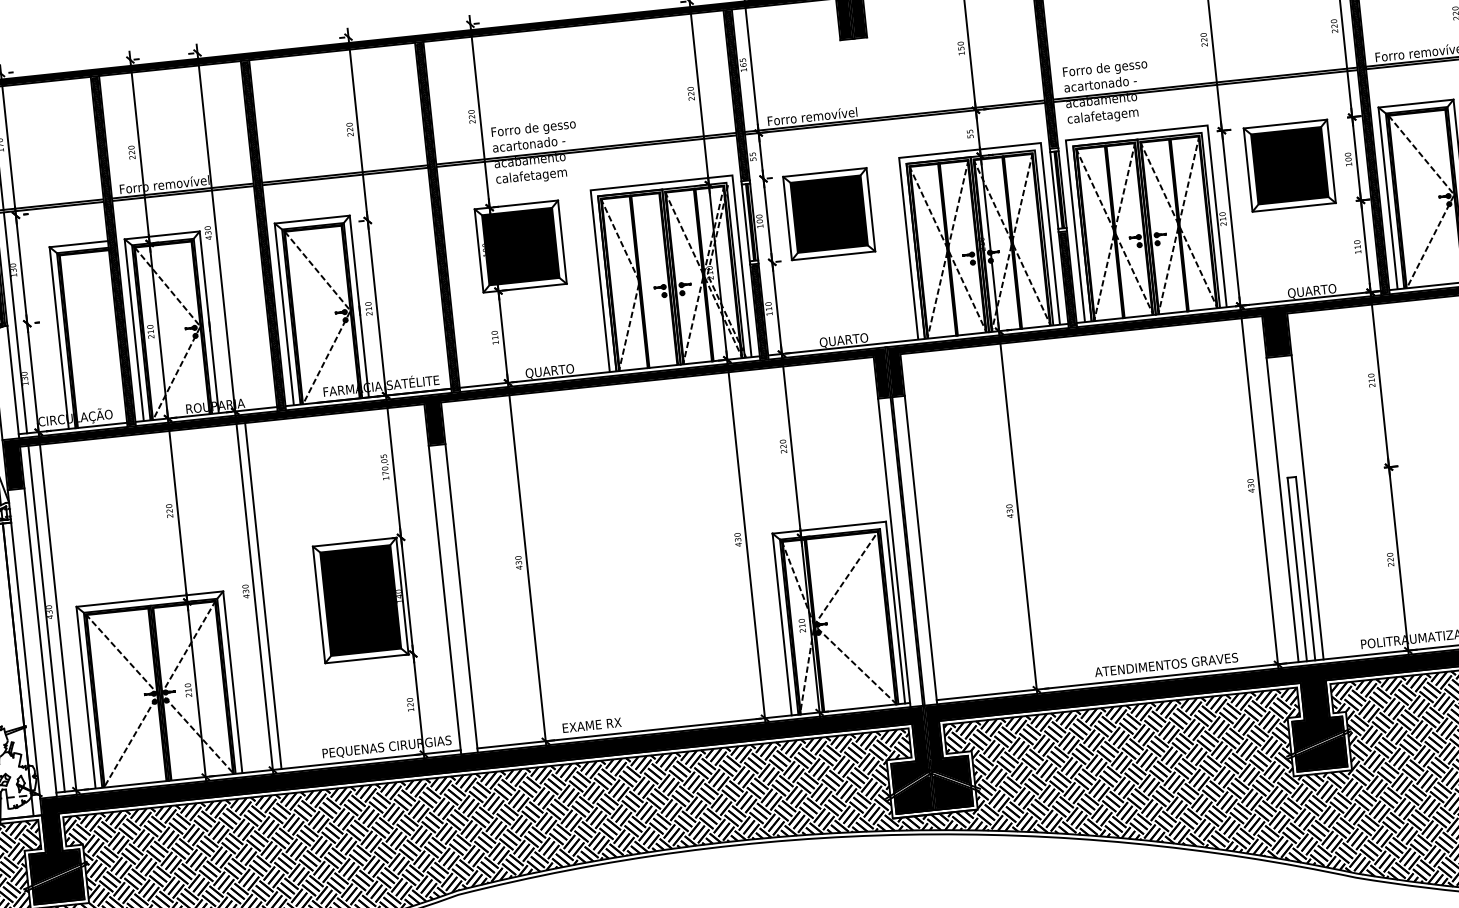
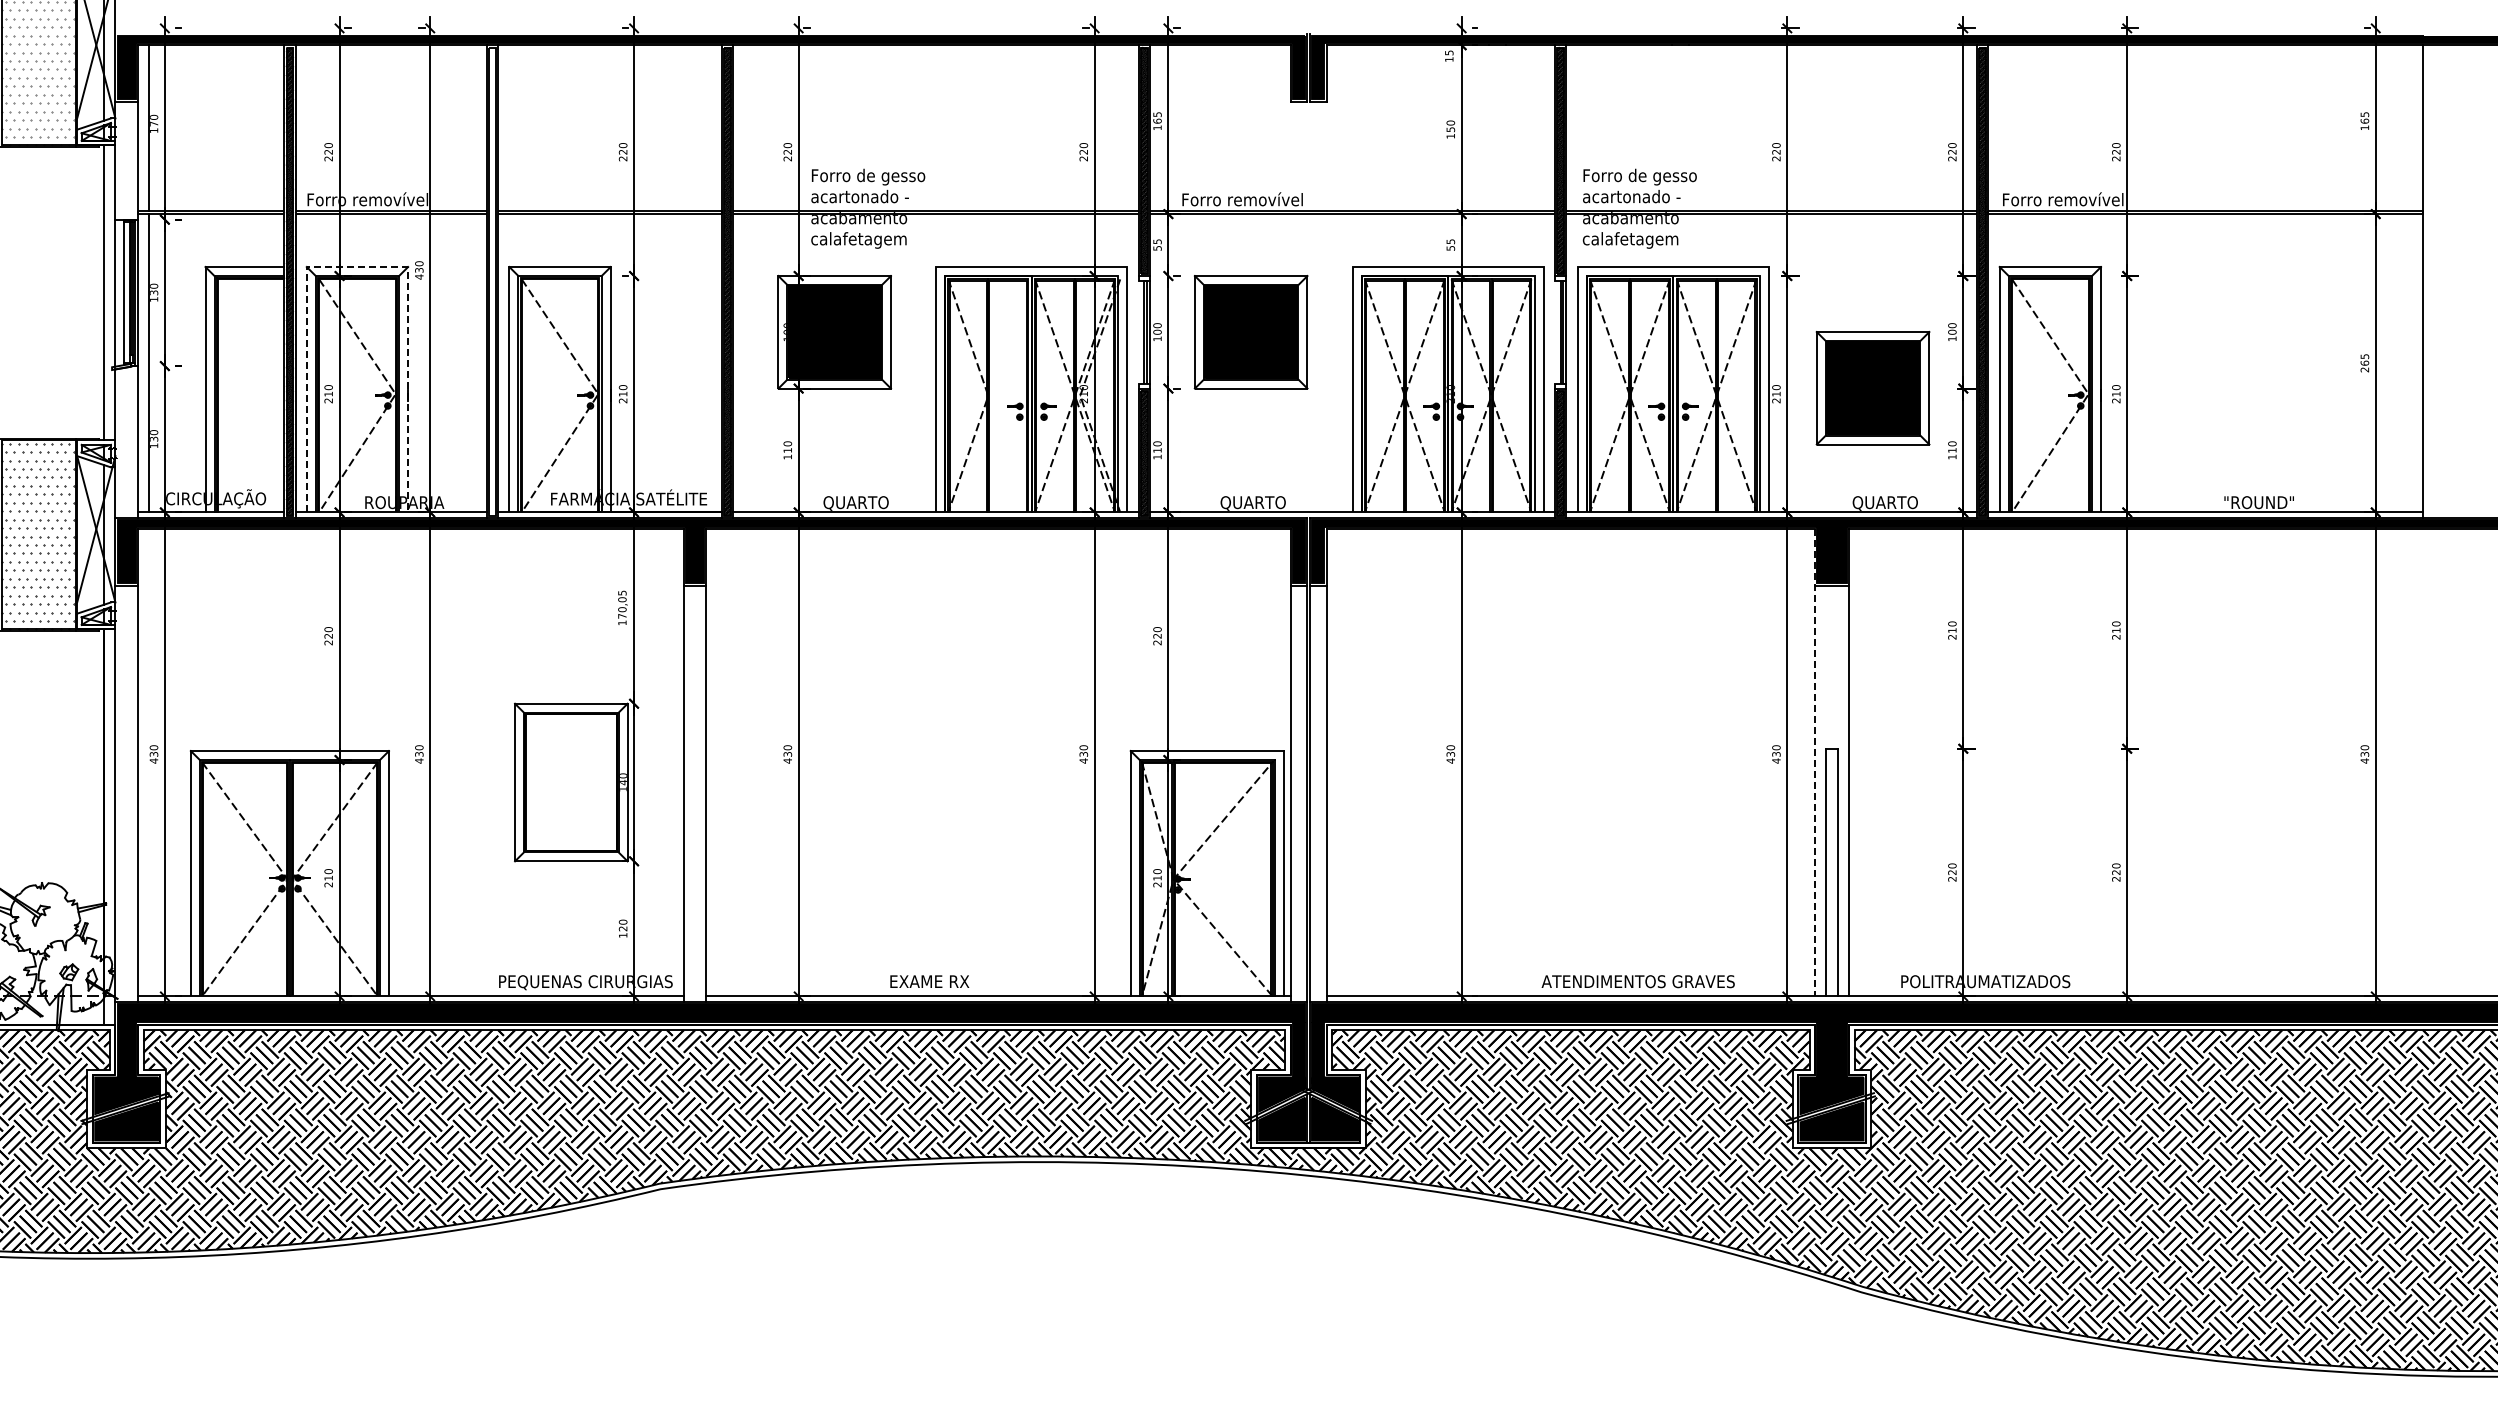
part: (1289, 165) -> (1872, 388), moved
line: (1054, 190) -> (1555, 332), removed
line: (745, 223) -> (1138, 332), removed
line: (162, 235) -> (357, 267), solid -> dashed
hatch: (263, 235) -> (492, 281), removed
line: (1280, 488) -> (1815, 762), solid -> dashed
line: (263, 595) -> (441, 762), removed
fill: (360, 600) -> (570, 782), removed
line: (46, 618) -> (149, 762), removed
text: (591, 725) -> (929, 981), moved

